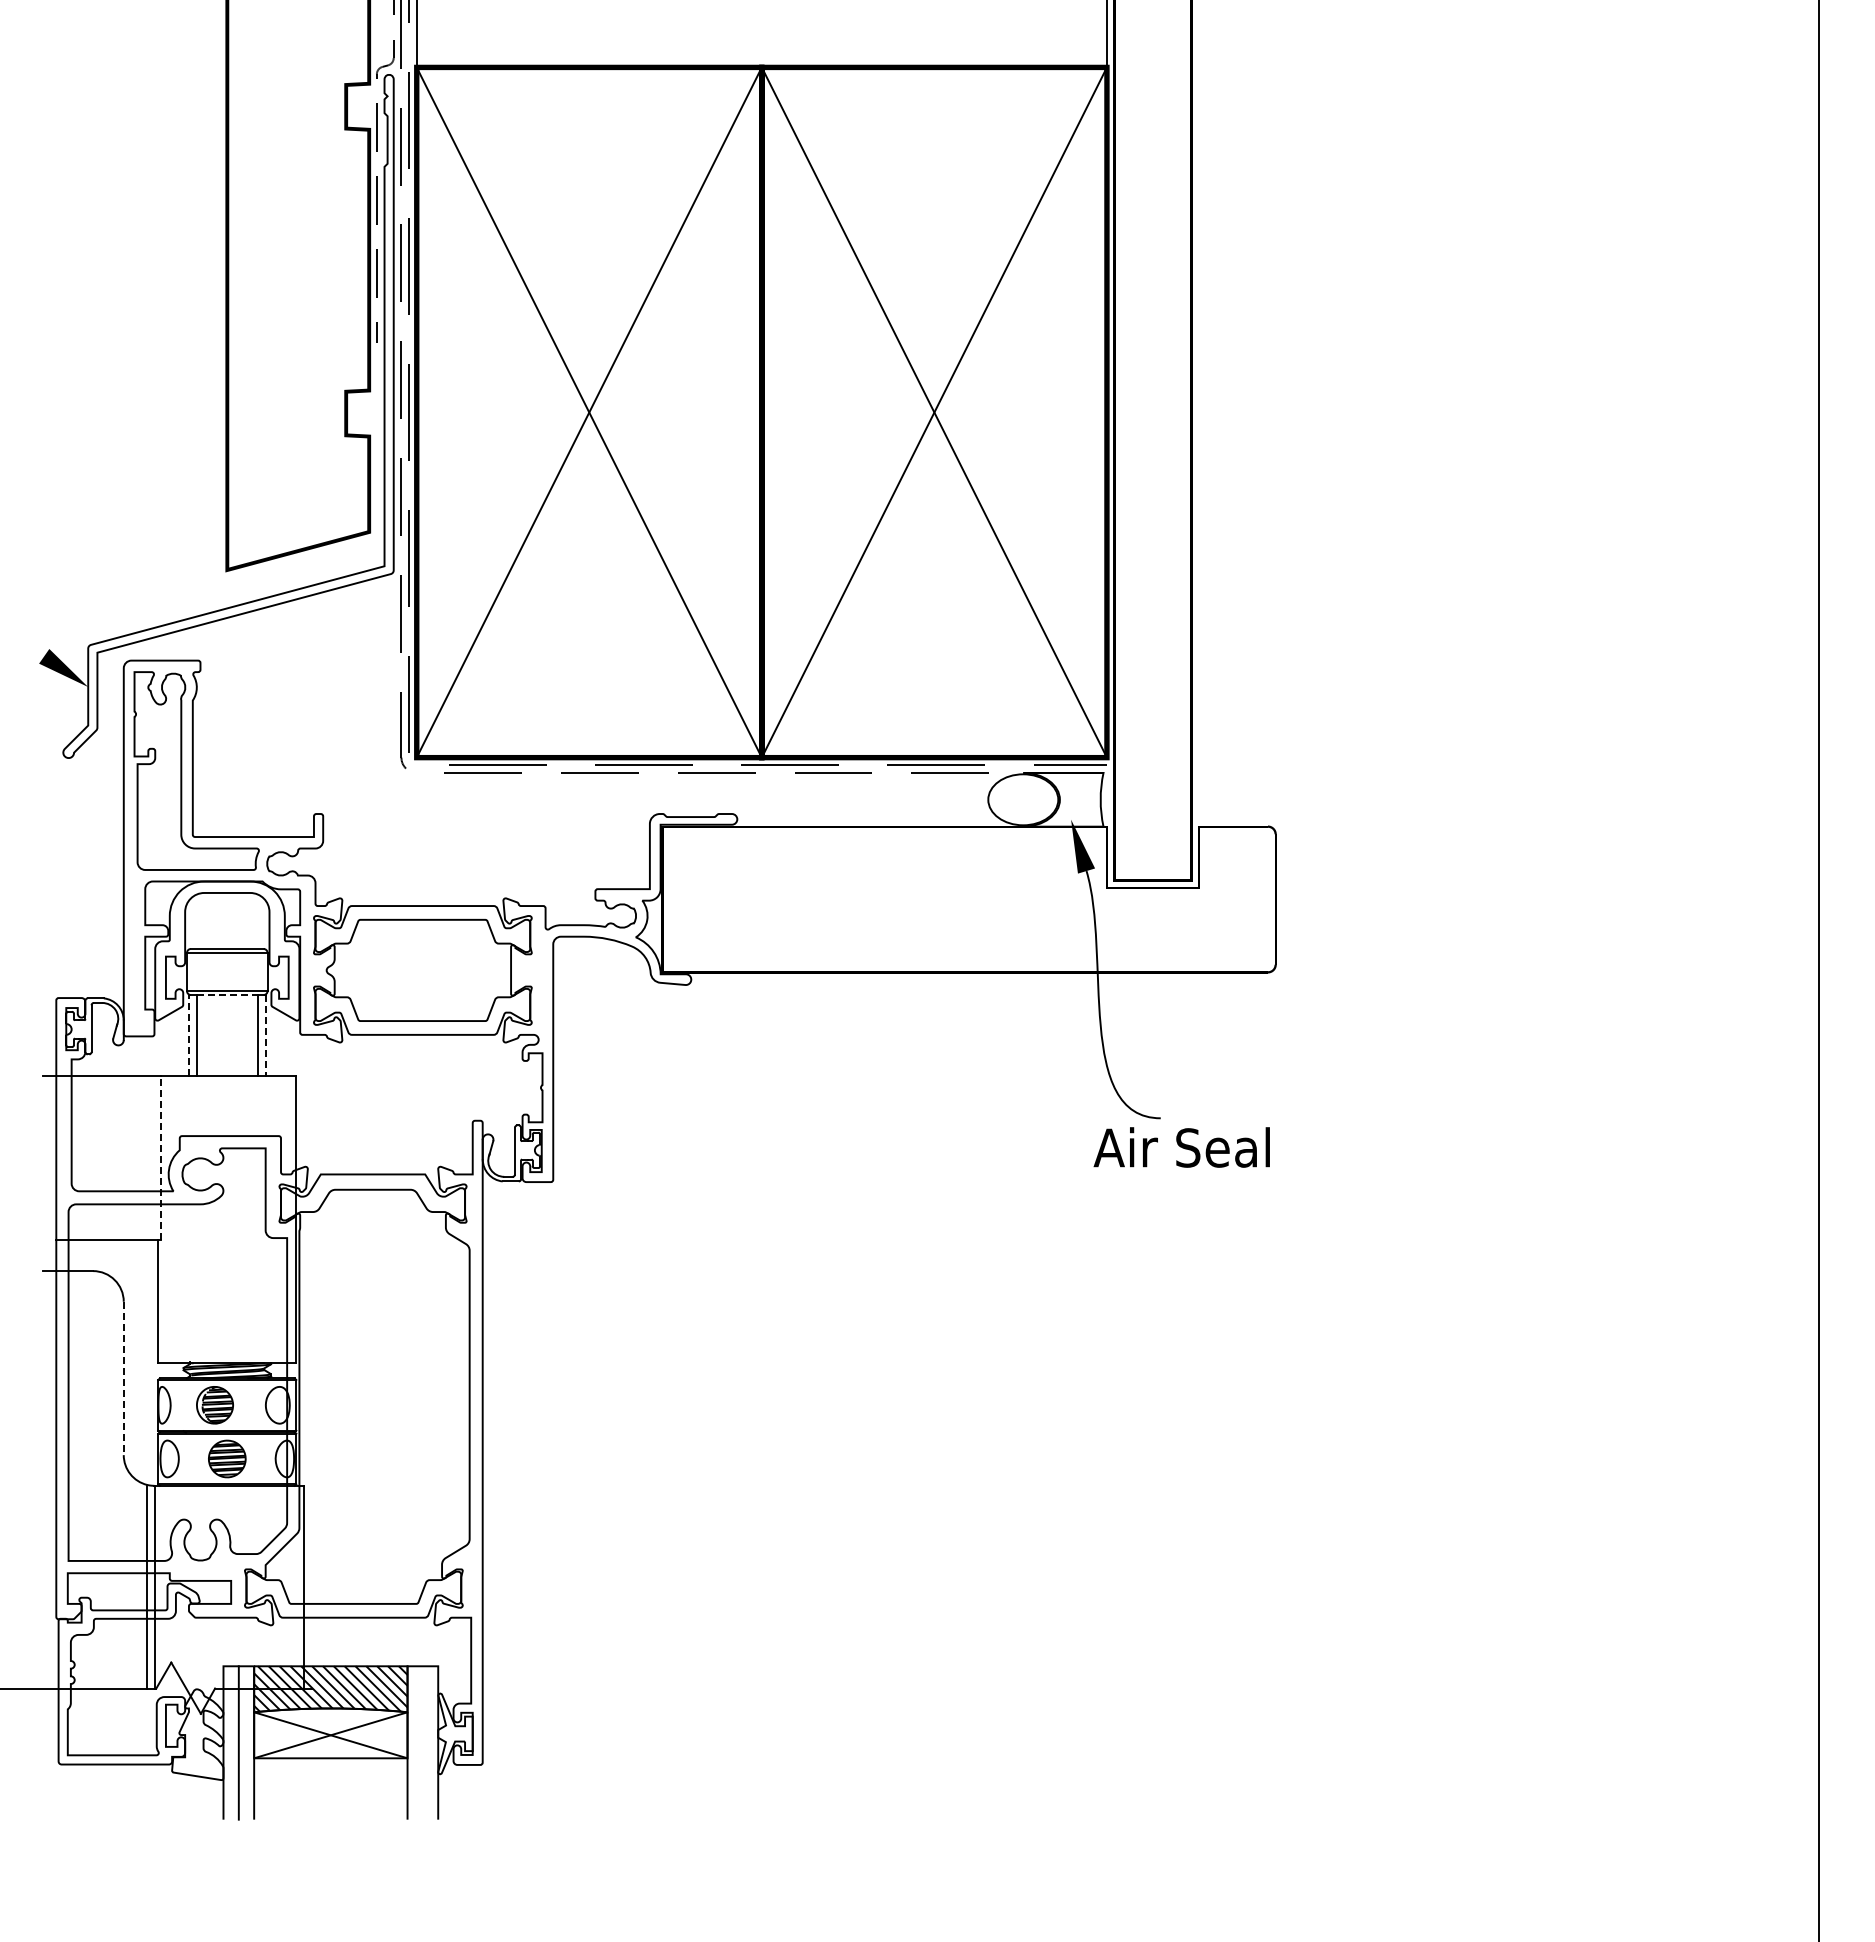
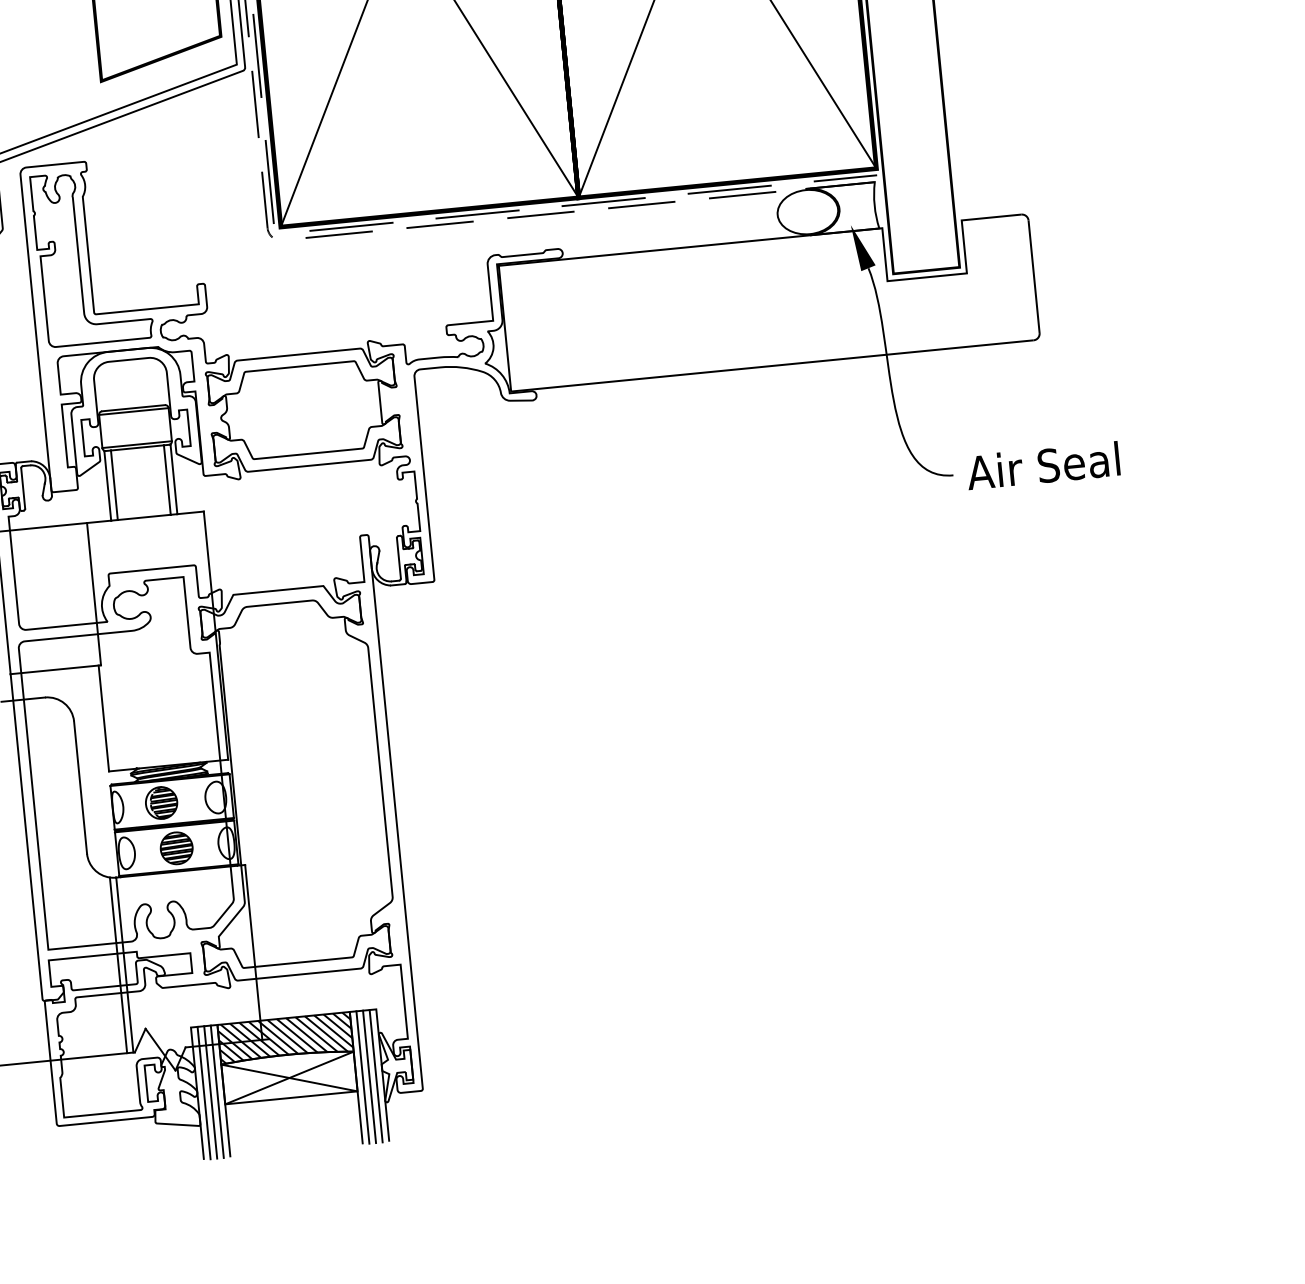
line: (227, 995) -> (137, 448), dashed -> solid
line: (188, 1034) -> (107, 485), dashed -> solid
line: (265, 1035) -> (173, 479), dashed -> solid
text: (1181, 1147) -> (1042, 465), moved
line: (160, 1157) -> (93, 593), dashed -> solid
line: (123, 1378) -> (80, 787), dashed -> solid
line: (231, 1742) -> (204, 1092), added
line: (246, 1742) -> (217, 1091), added
line: (415, 1742) -> (363, 1077), added
line: (422, 1742) -> (369, 1076), added
line: (430, 1742) -> (376, 1075), added

